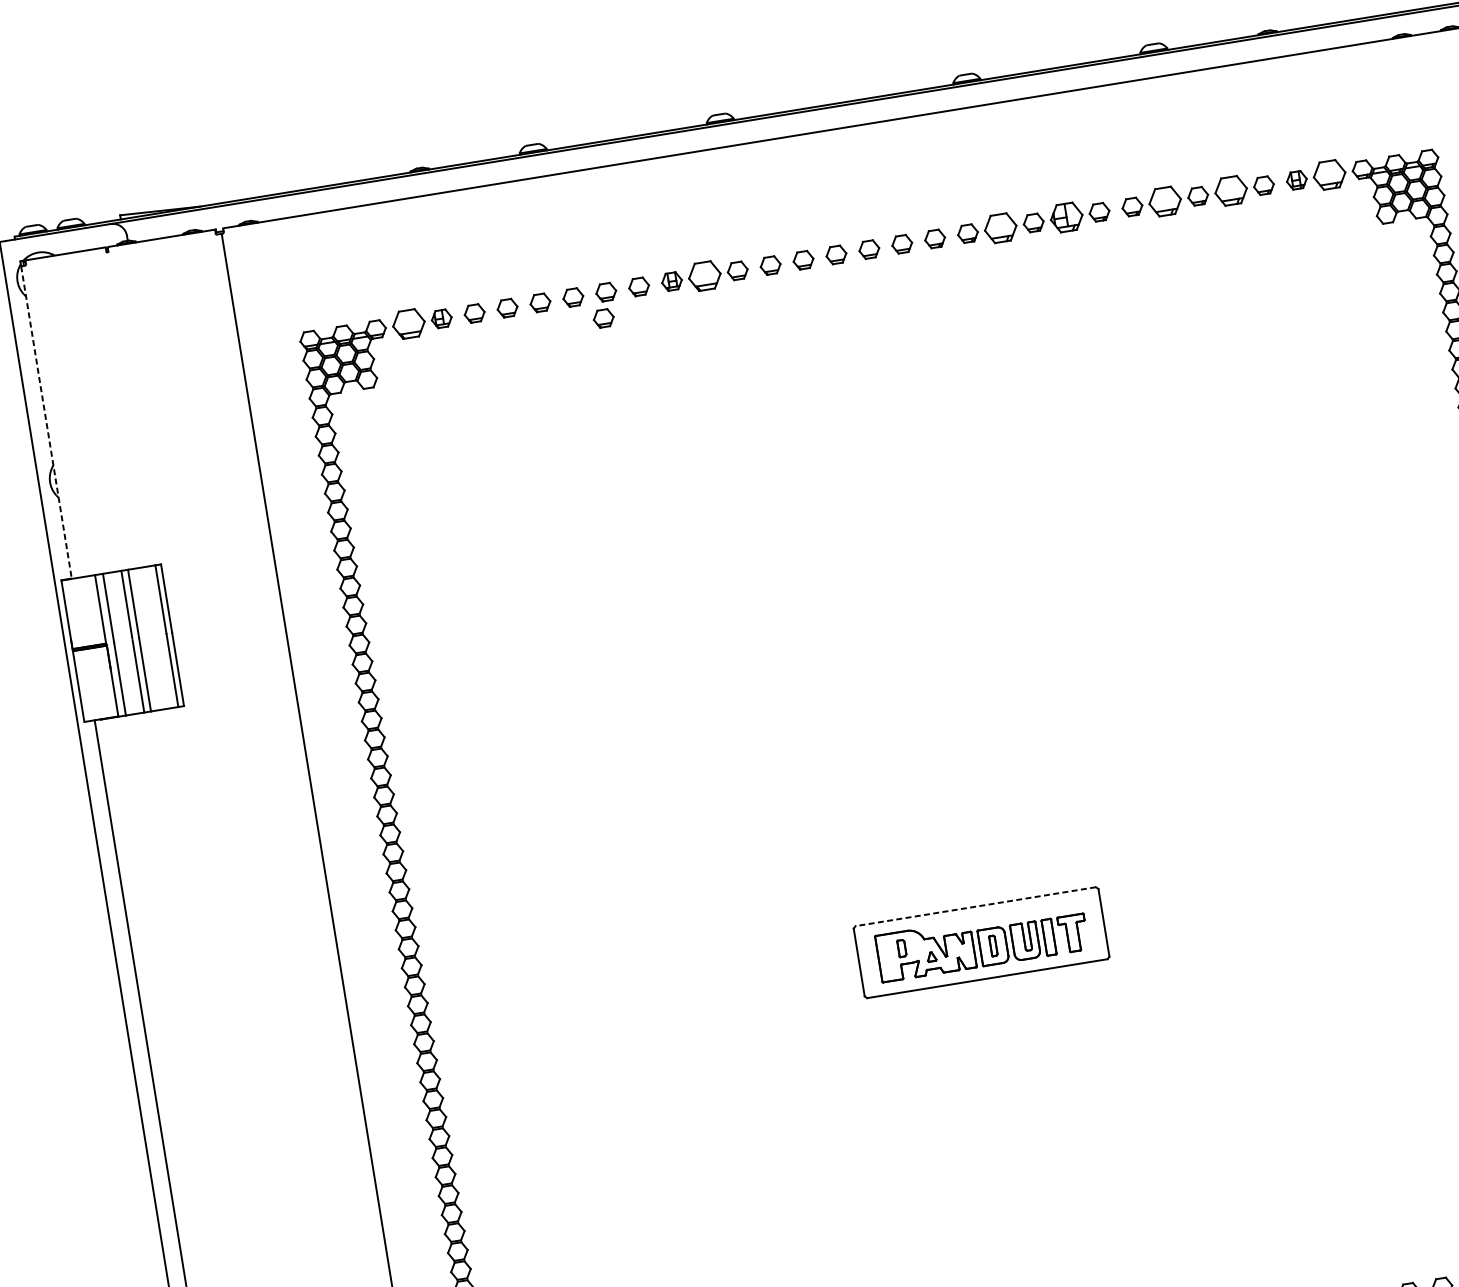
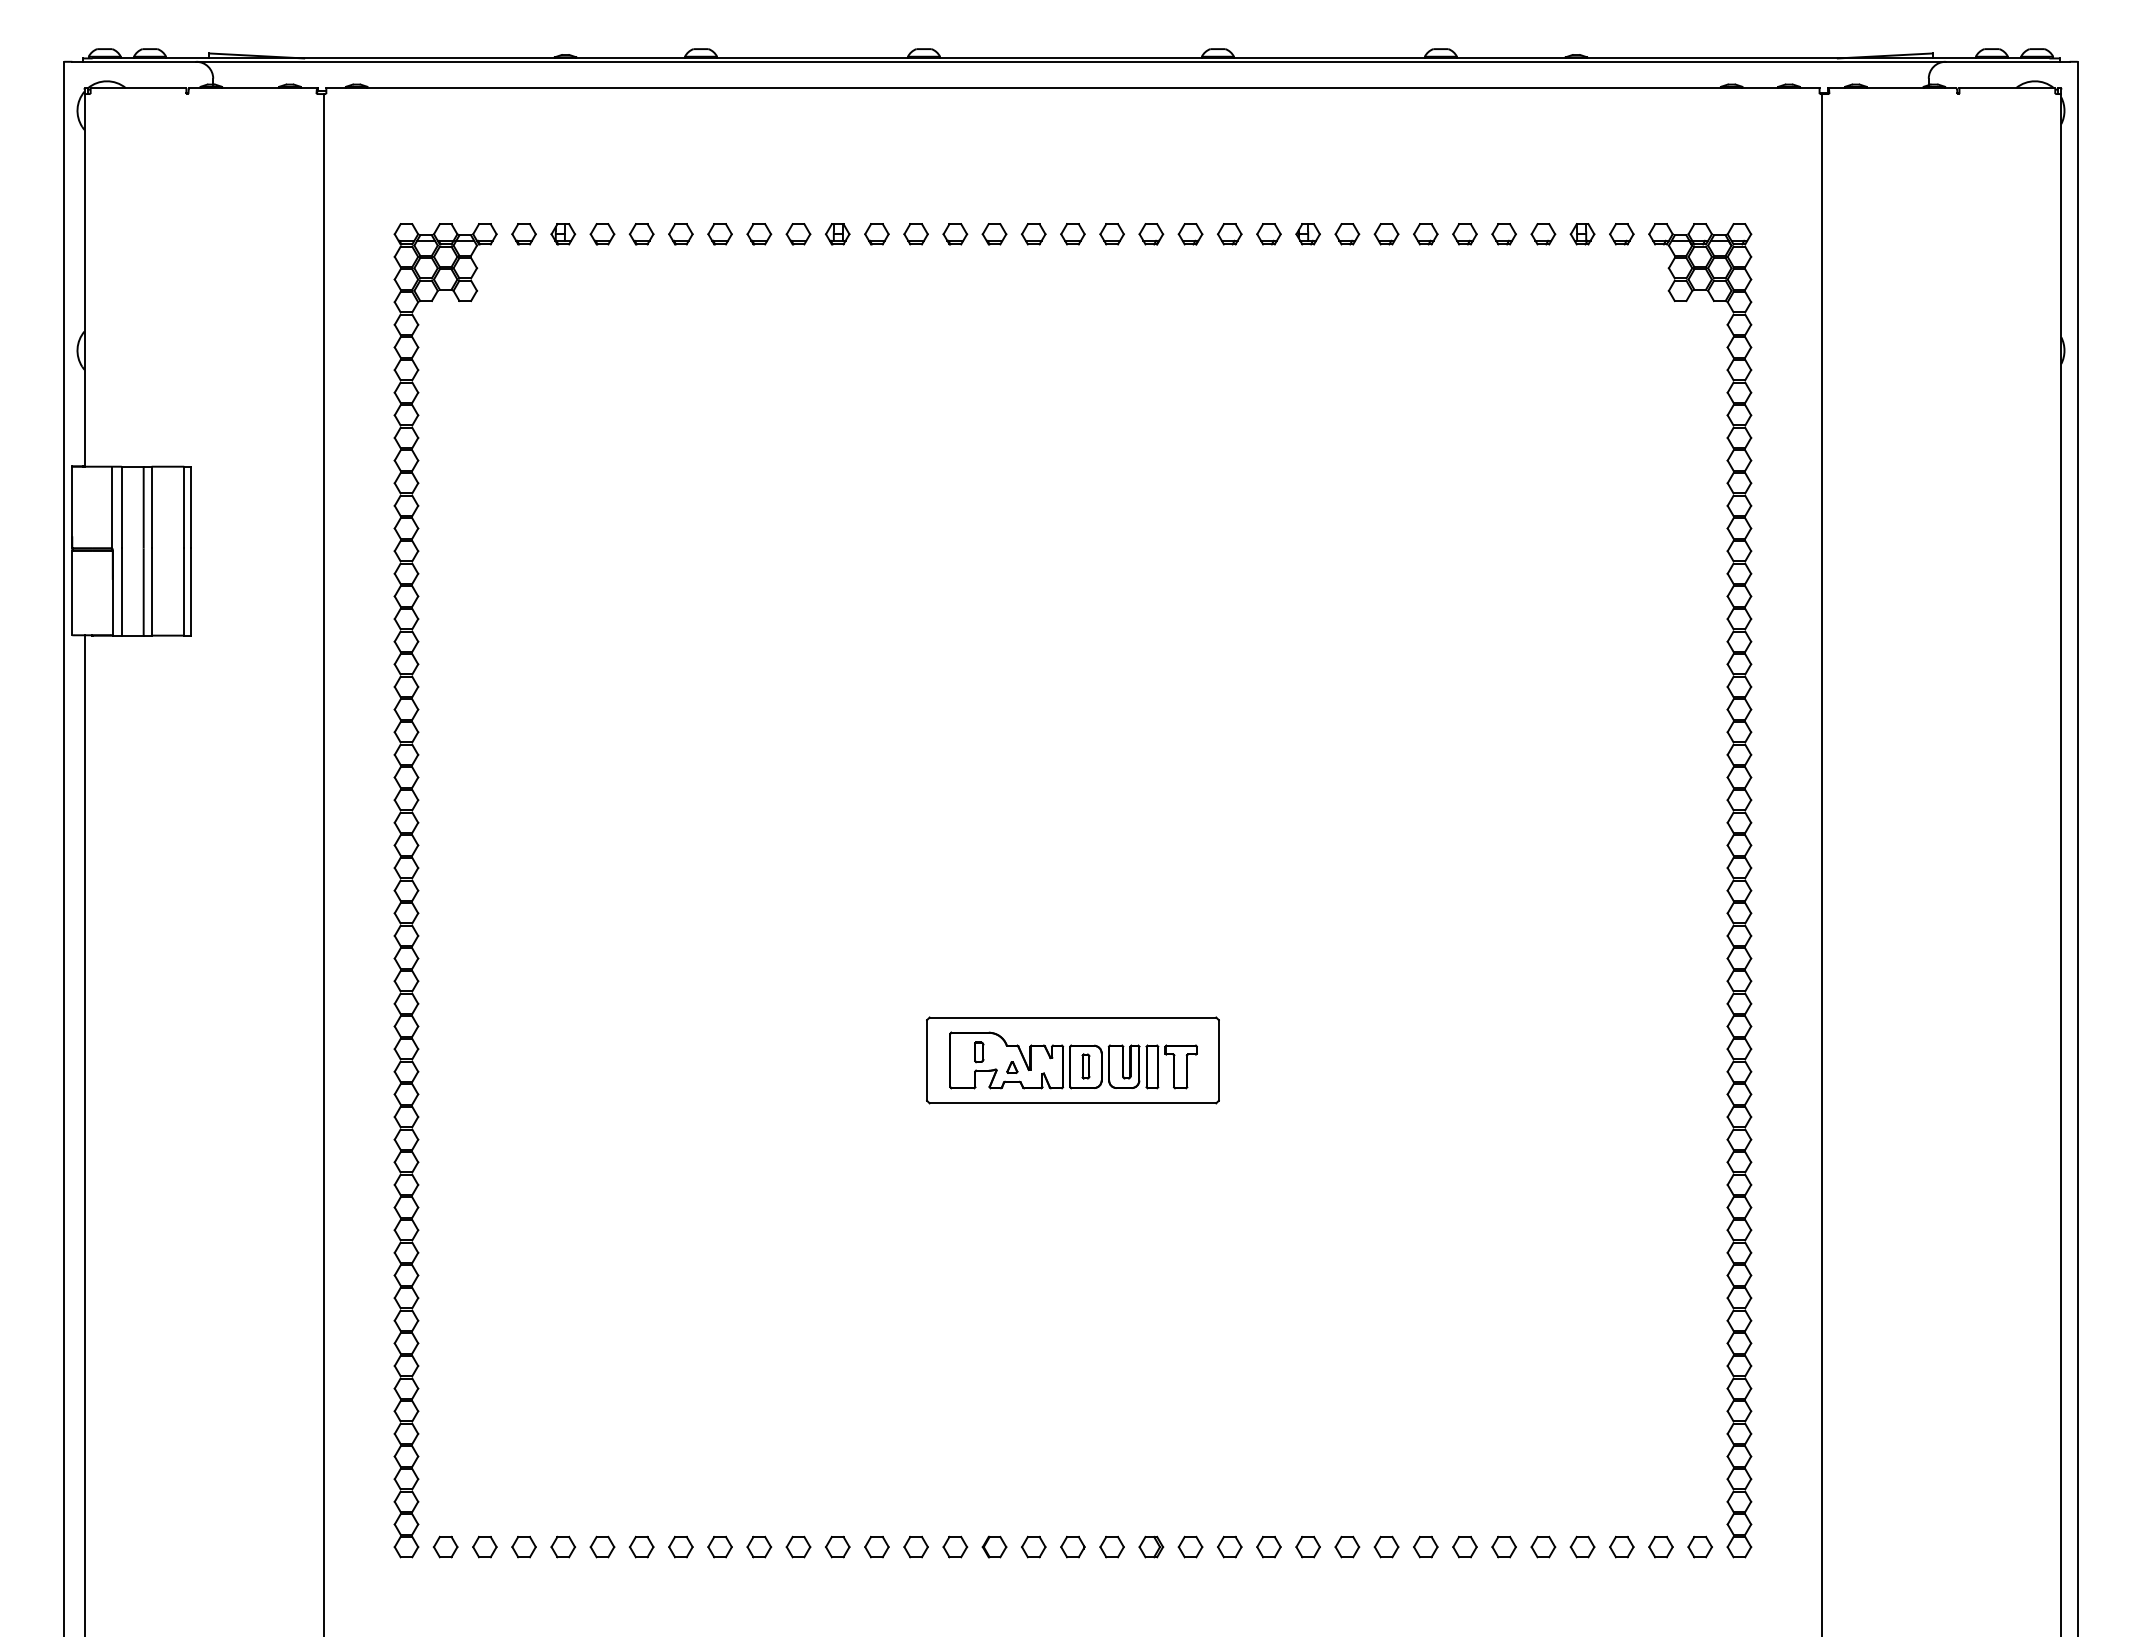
part: (1329, 175) -> (1621, 234), size x0.62
part: (1230, 191) -> (1503, 234), size x0.62
part: (1165, 201) -> (1425, 234), size x0.62
part: (1066, 217) -> (1307, 234), size x0.62
part: (1000, 228) -> (1229, 234), size x0.62
part: (704, 276) -> (876, 234), size x0.62
part: (603, 318) -> (751, 264), removed
part: (408, 324) -> (523, 234), size x0.62
line: (46, 422) -> (84, 280), dashed -> solid
line: (975, 906) -> (1072, 1017), dashed -> solid

